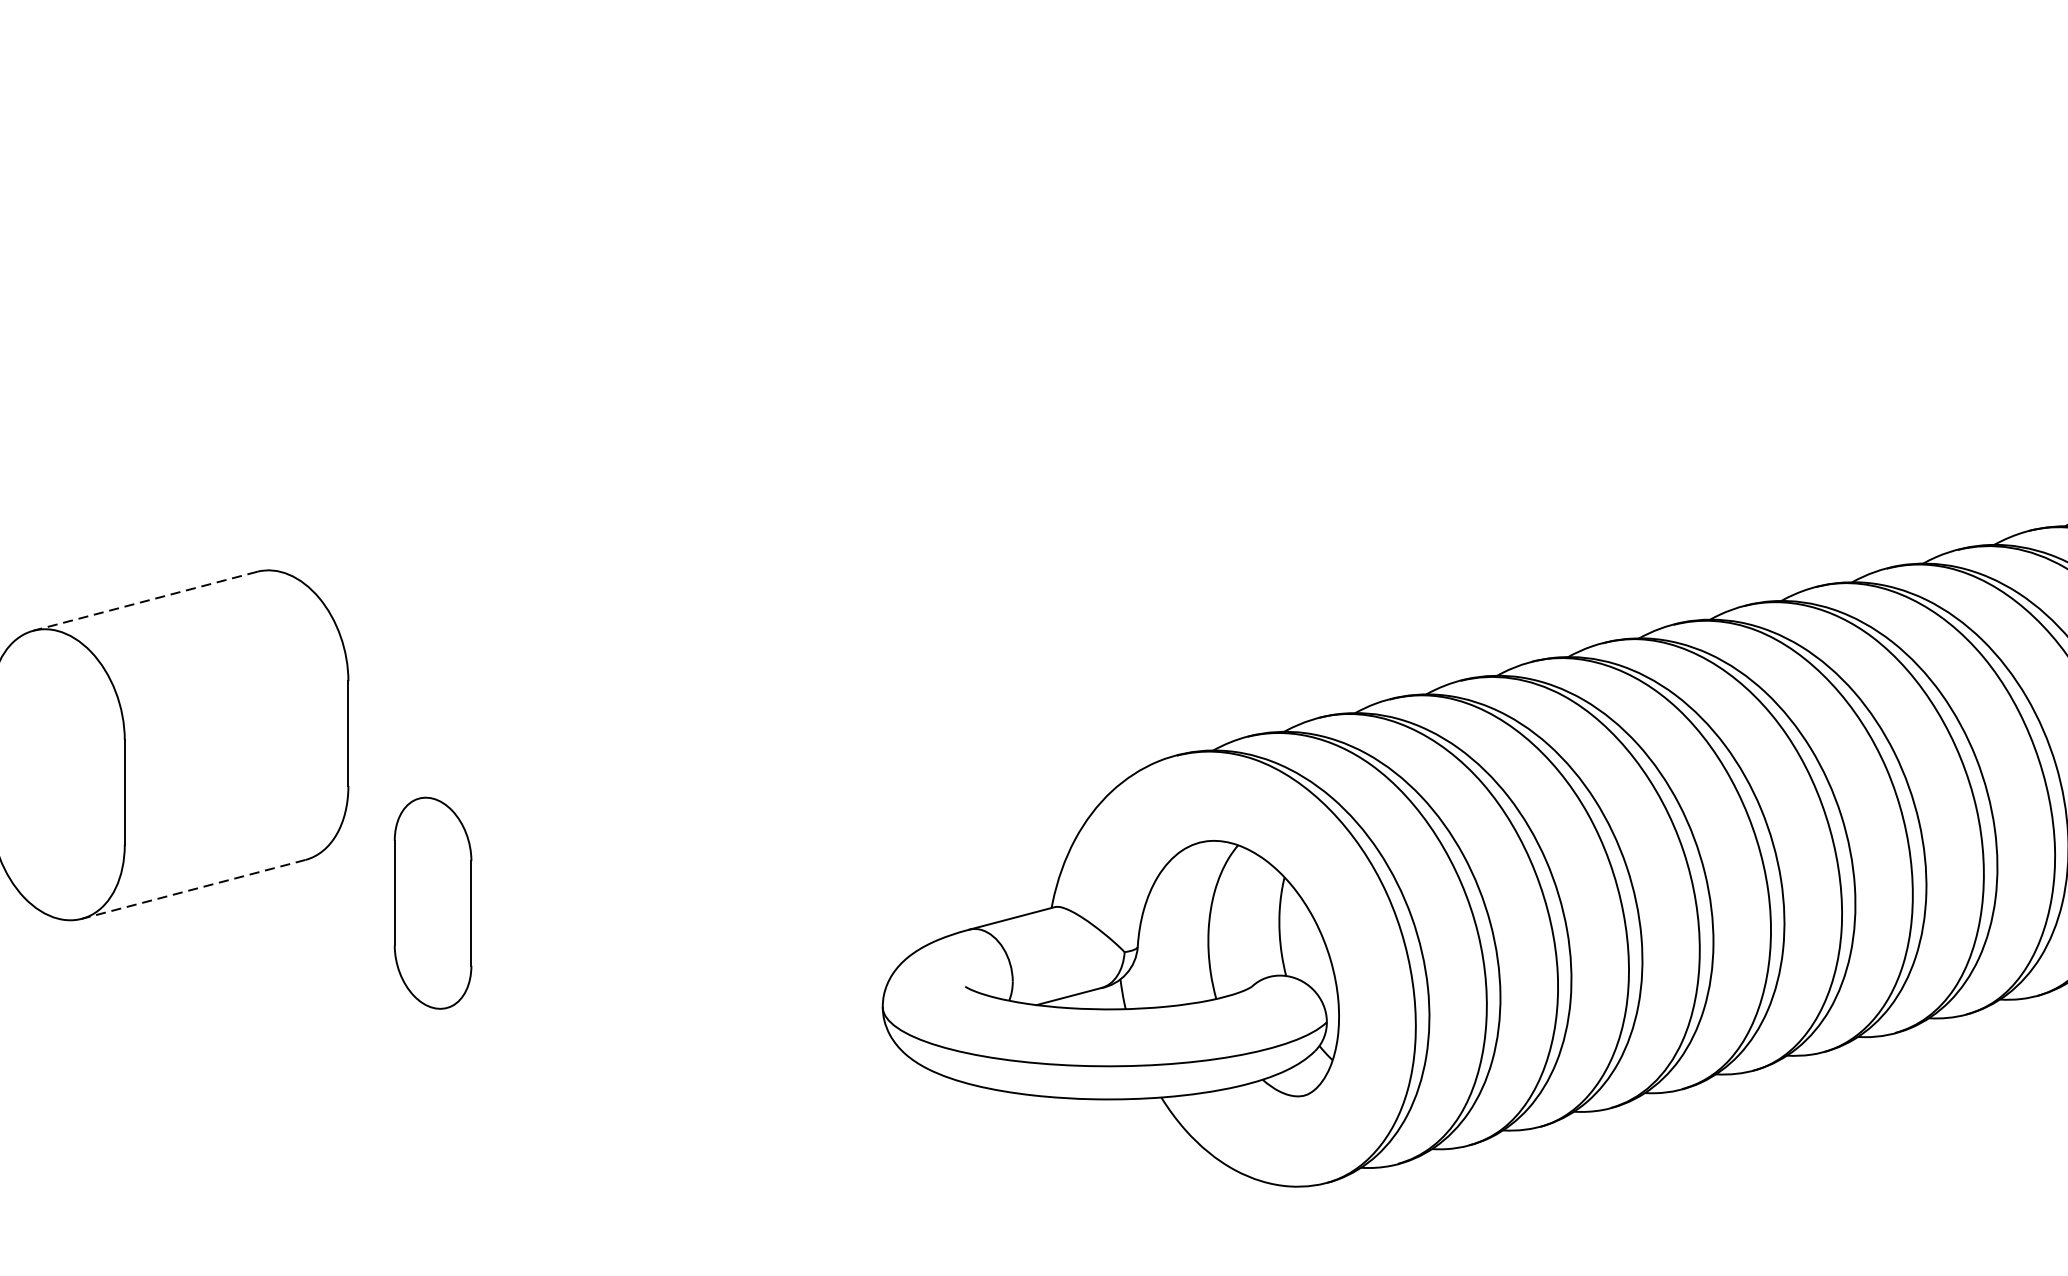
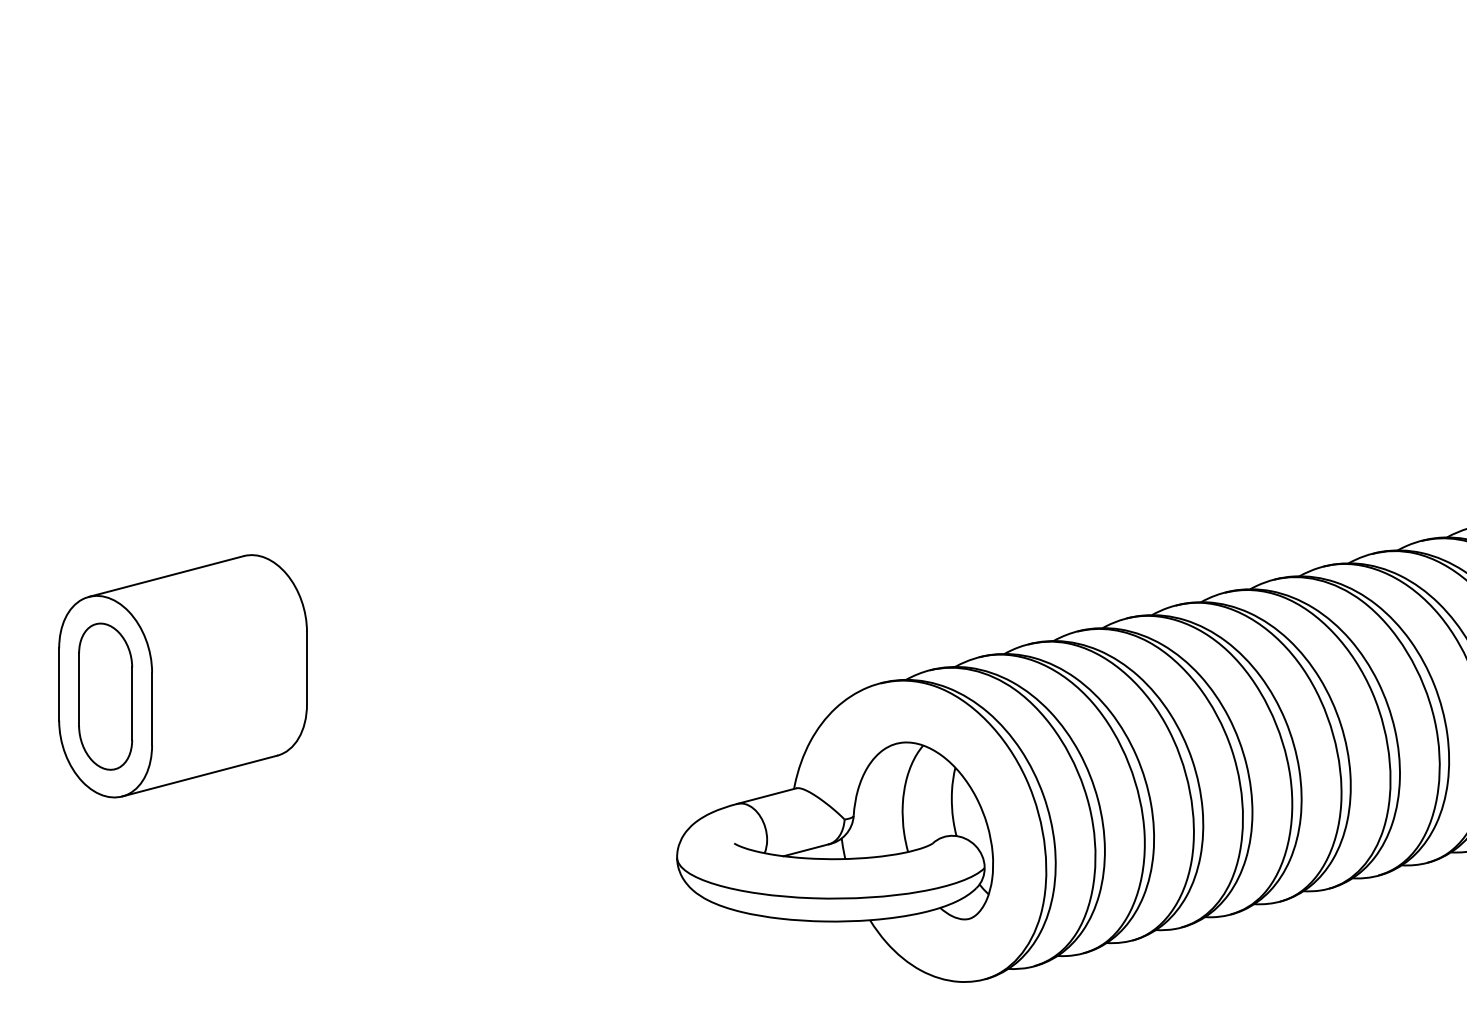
line: (144, 601) -> (165, 576), dashed -> solid
line: (193, 890) -> (199, 776), dashed -> solid
part: (432, 902) -> (105, 696), moved

